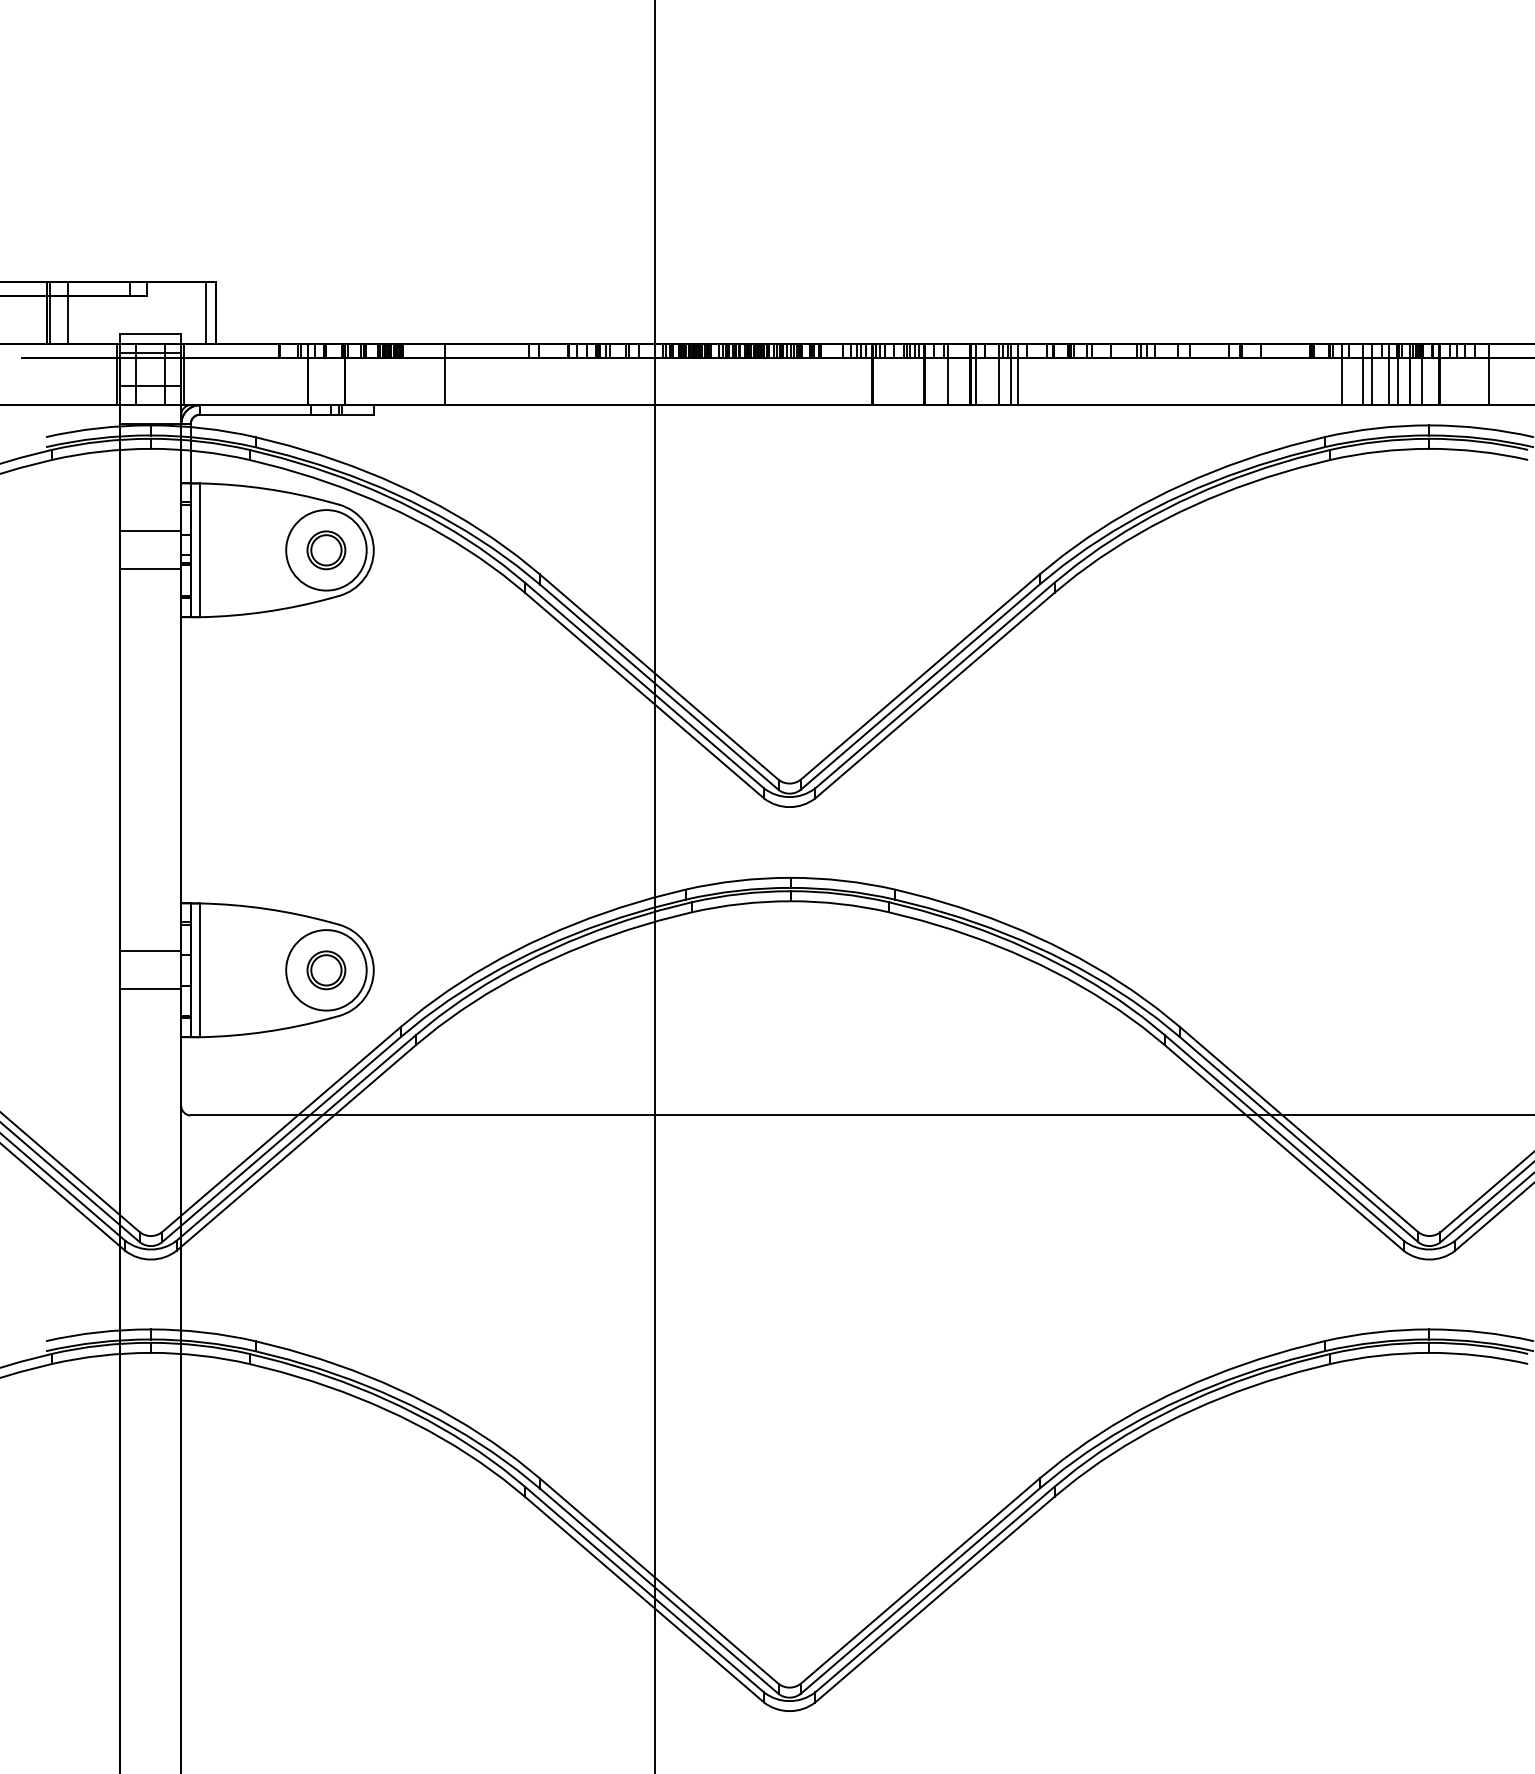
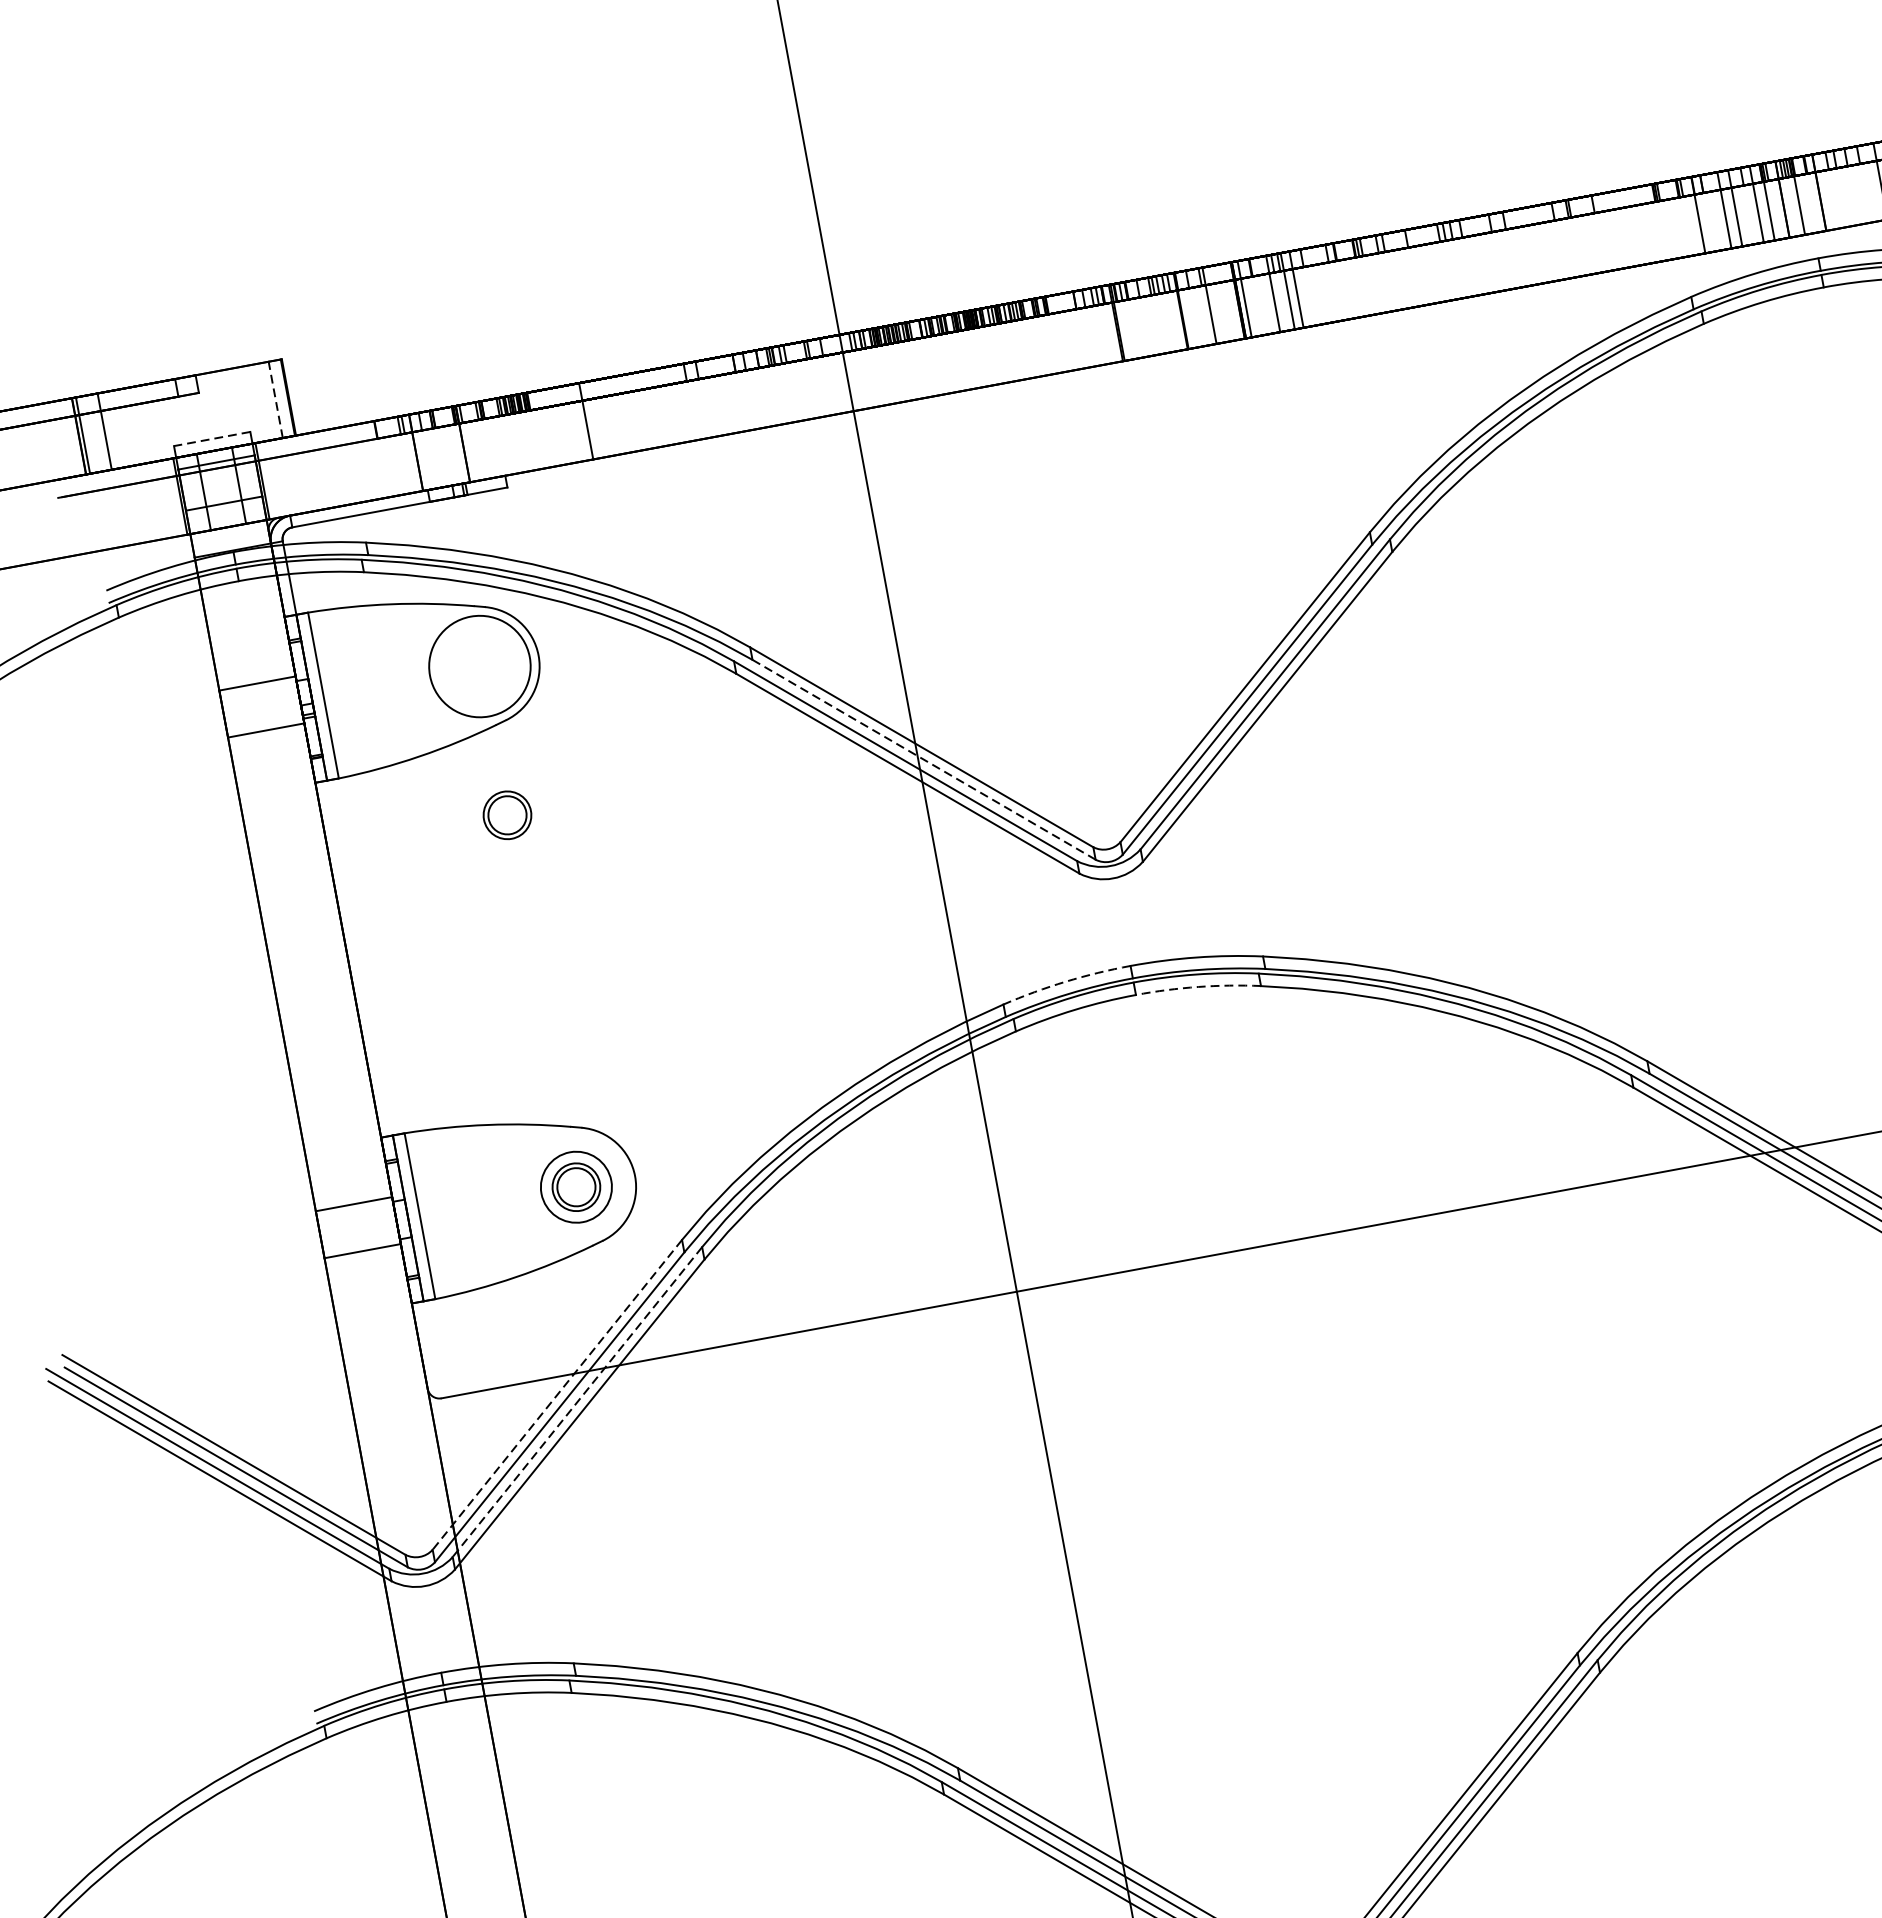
line: (205, 312) -> (275, 399), solid -> dashed
line: (150, 334) -> (212, 439), solid -> dashed
part: (326, 550) -> (507, 815), moved
line: (659, 687) -> (924, 760), solid -> dashed
arc: (737, 880) -> (1065, 981), solid -> dashed
arc: (840, 904) -> (1198, 987), solid -> dashed
circle: (326, 970) -> (576, 1187), size x0.7
line: (281, 1129) -> (557, 1394), solid -> dashed
line: (296, 1138) -> (577, 1402), solid -> dashed

